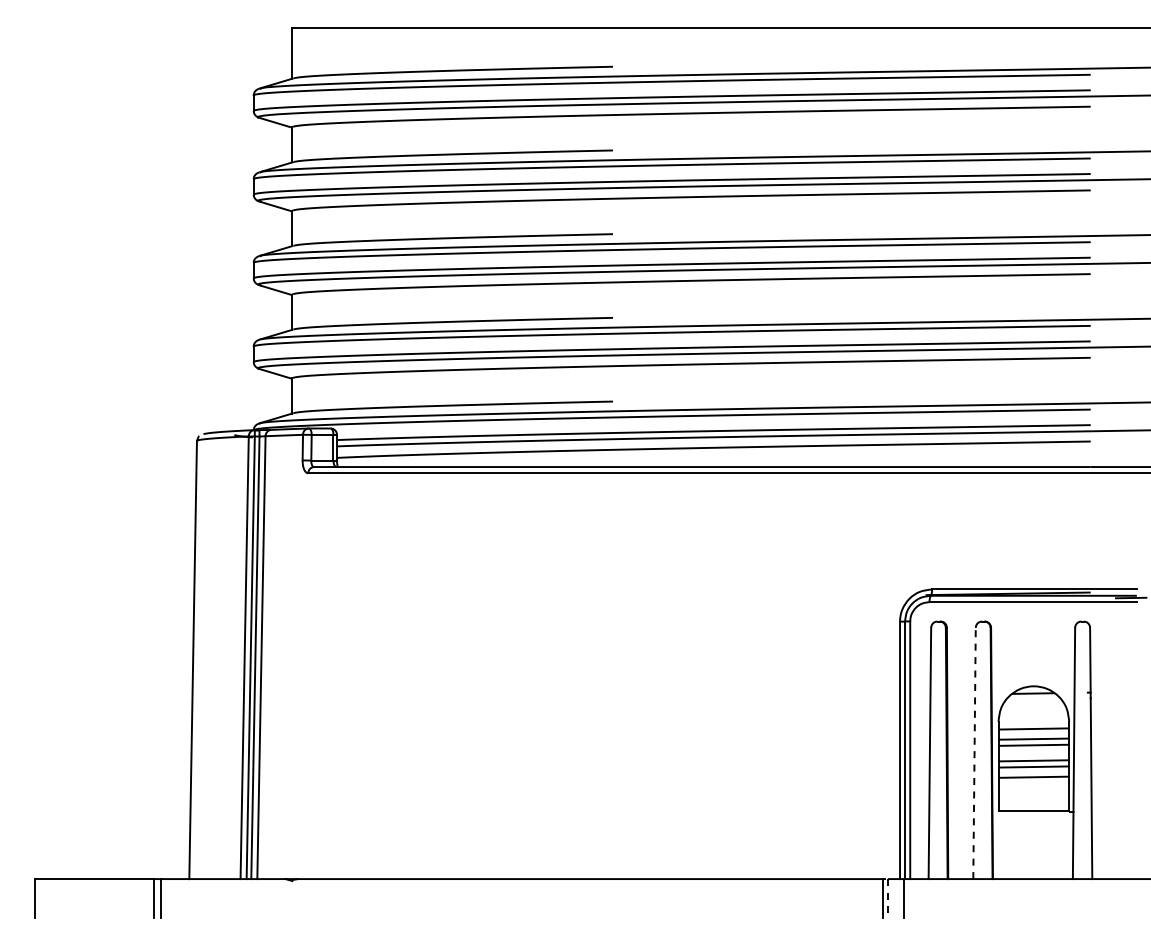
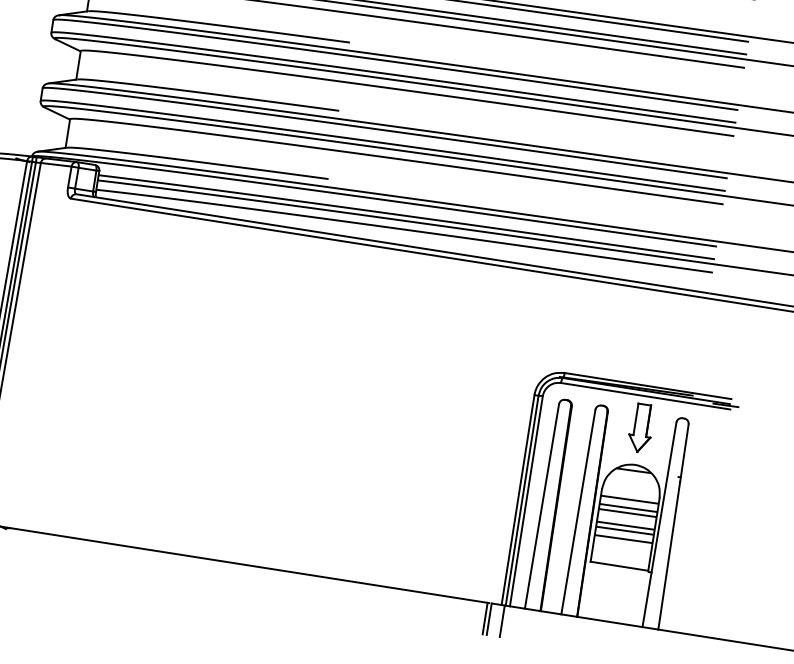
part: (1033, 641) -> (640, 428), added
line: (974, 753) -> (578, 512), dashed -> solid
line: (887, 898) -> (488, 619), dashed -> solid

